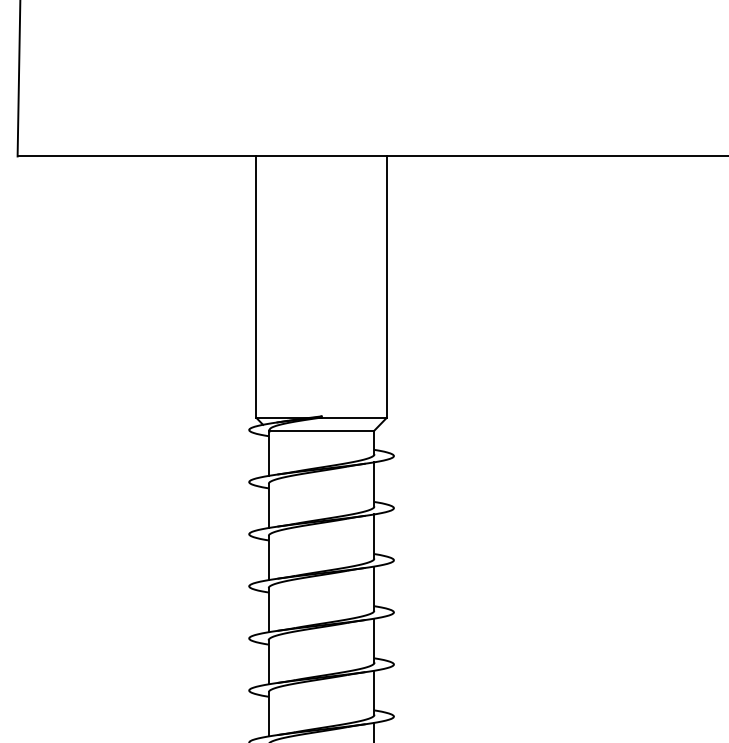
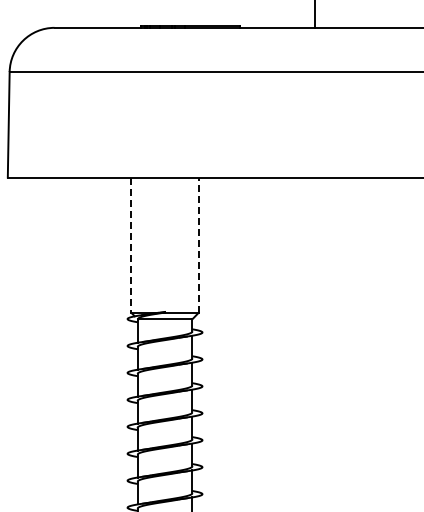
line: (256, 287) -> (131, 245), solid -> dashed
line: (386, 287) -> (198, 245), solid -> dashed

